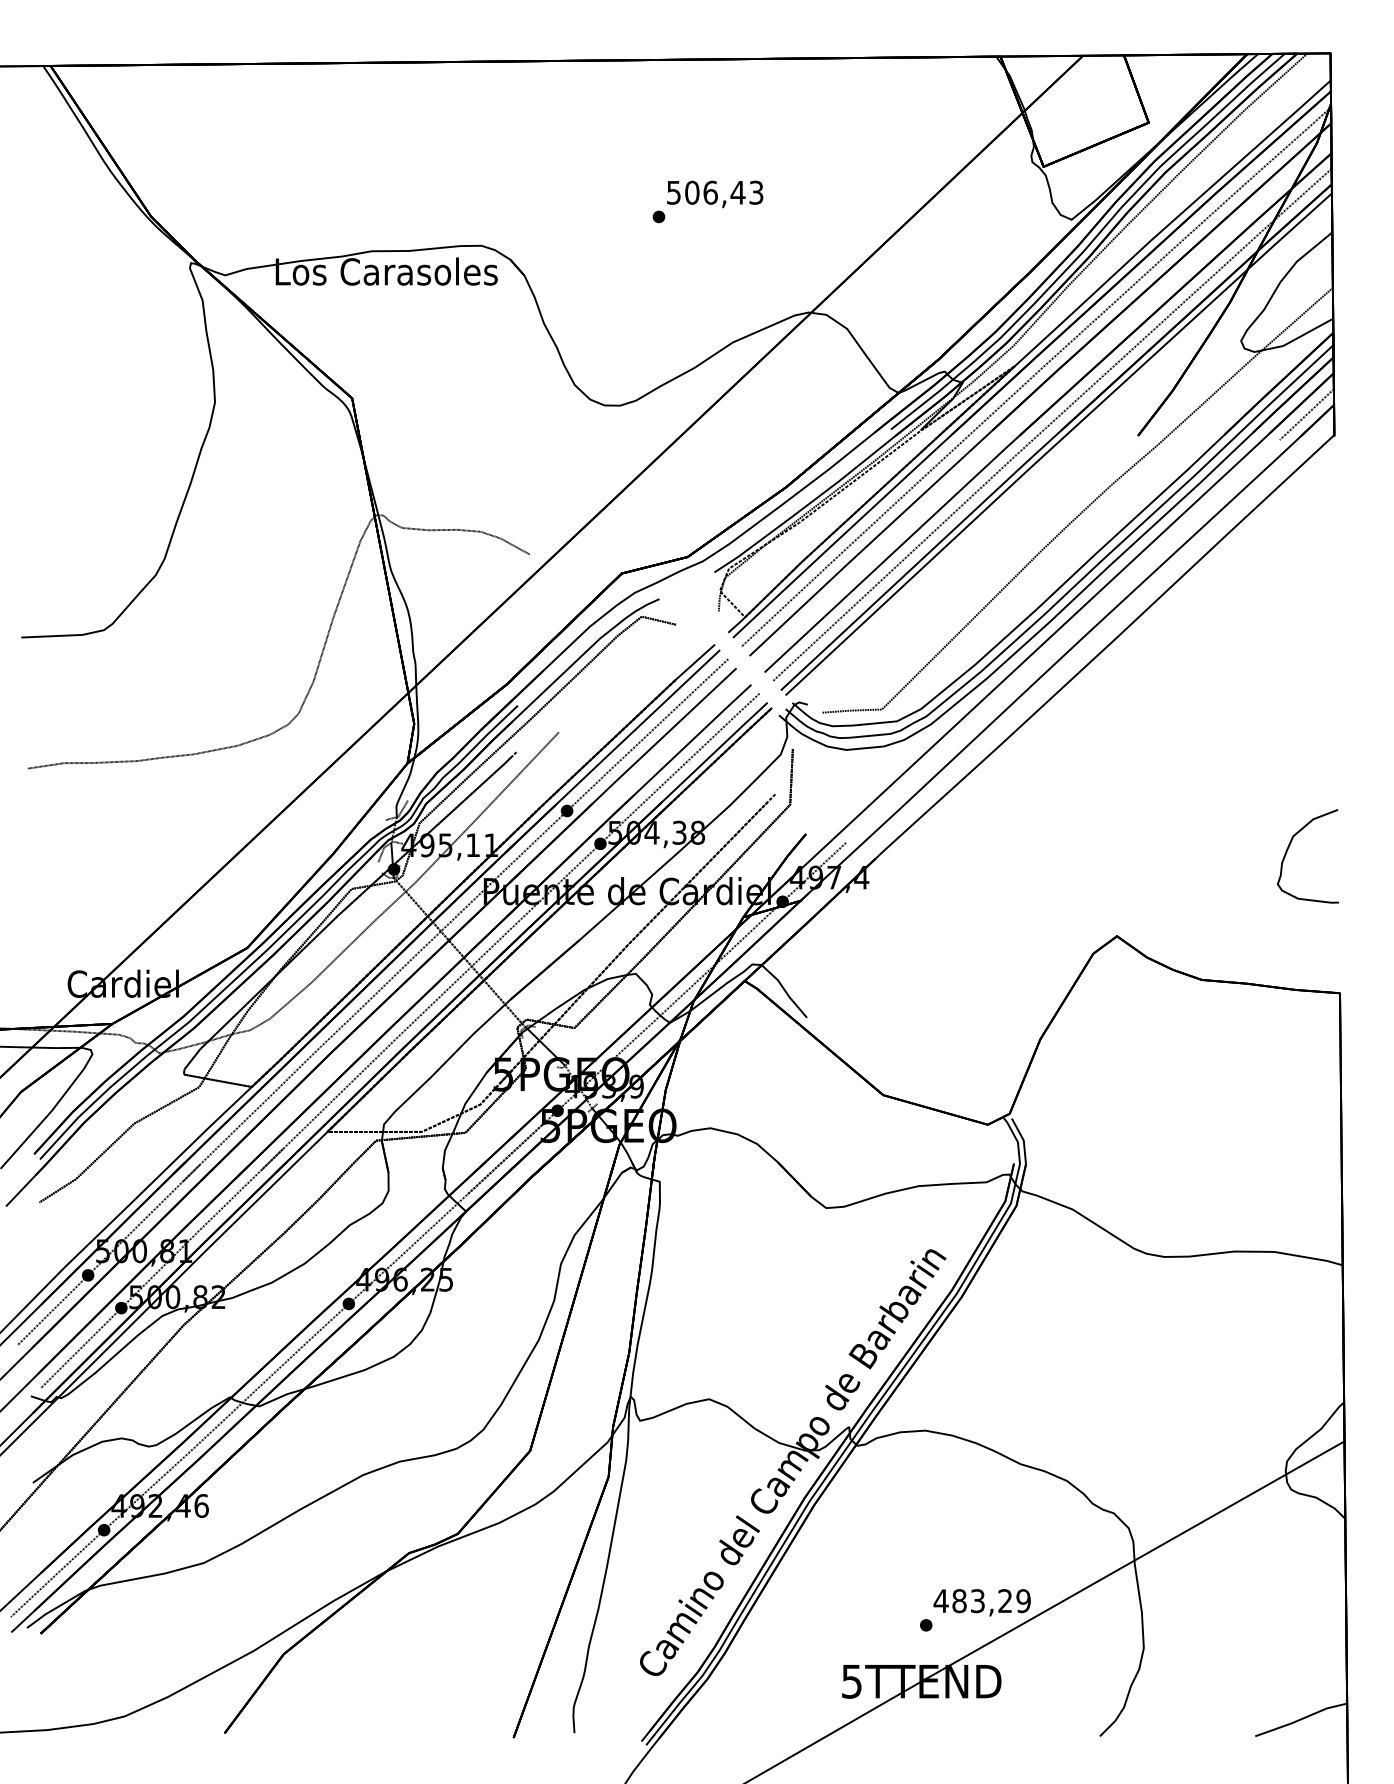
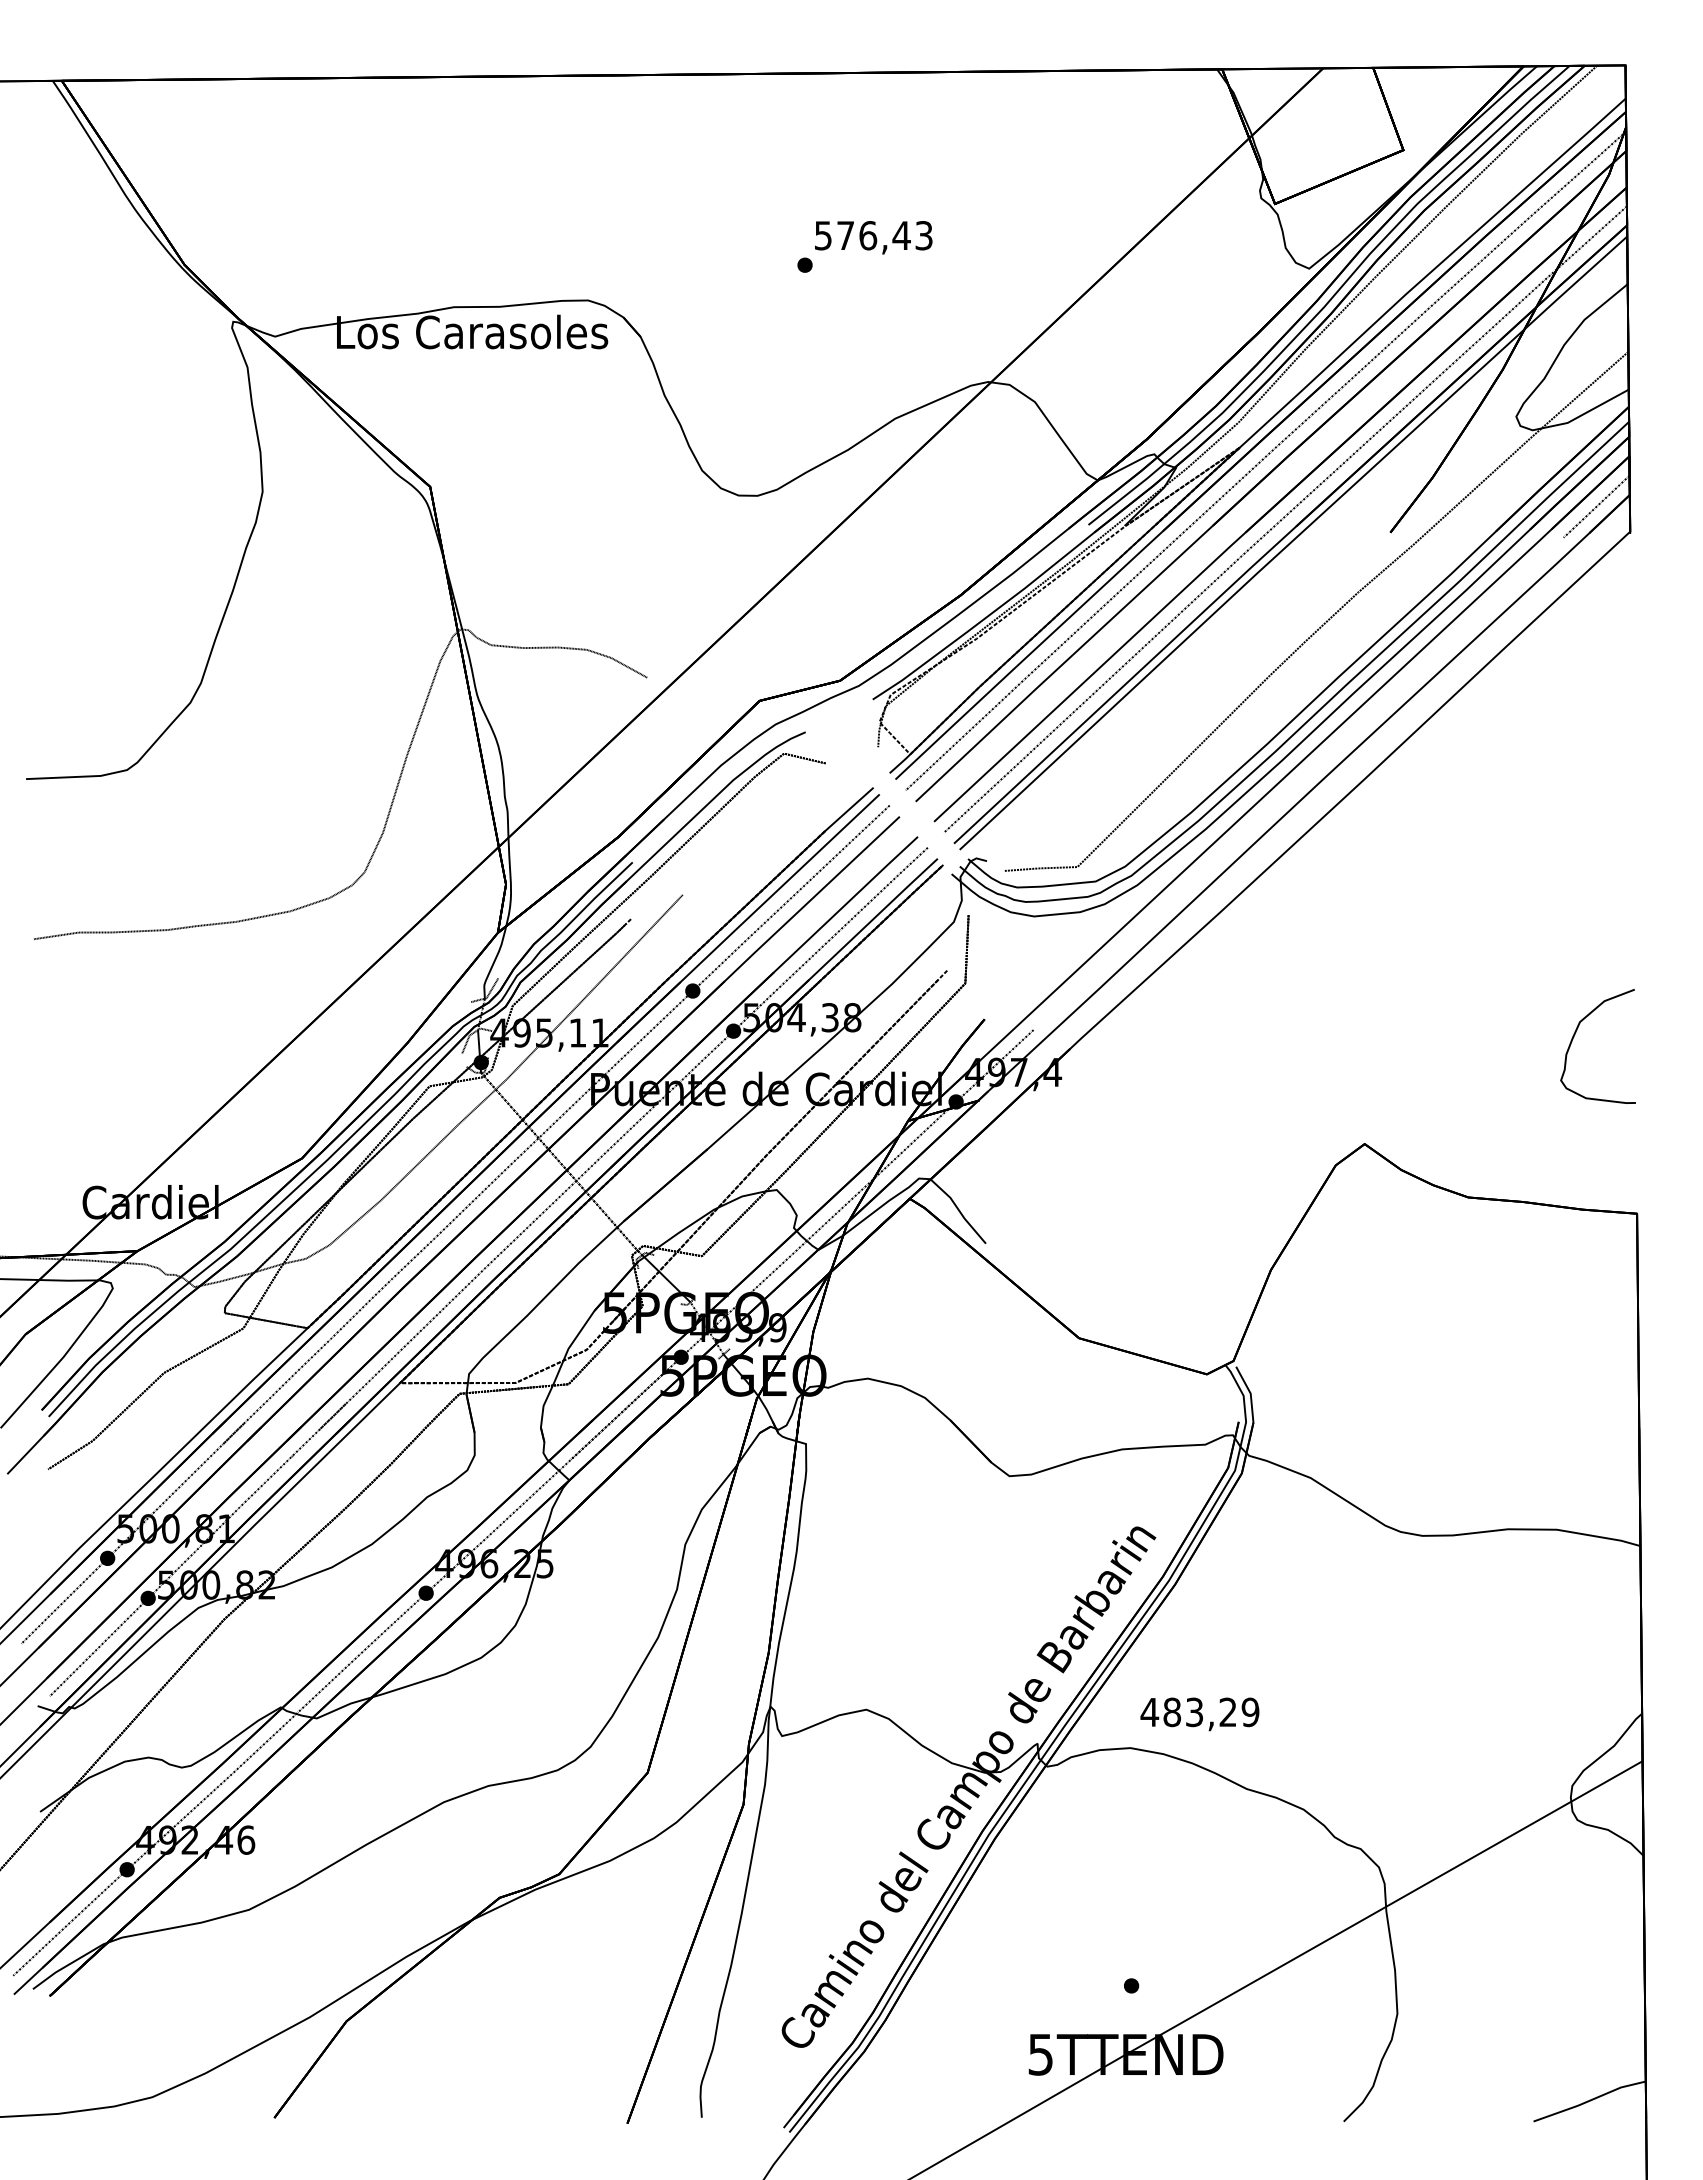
text: (692, 192) -> (845, 235), 506,43 -> 576,43
text: (981, 1602) -> (1199, 1714), moved

